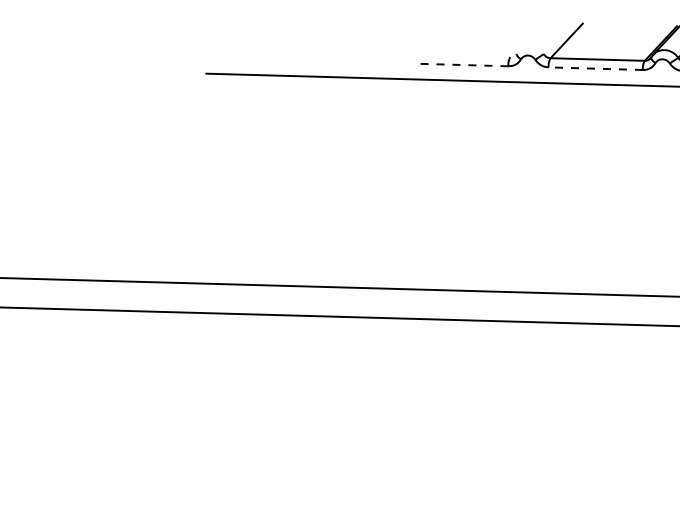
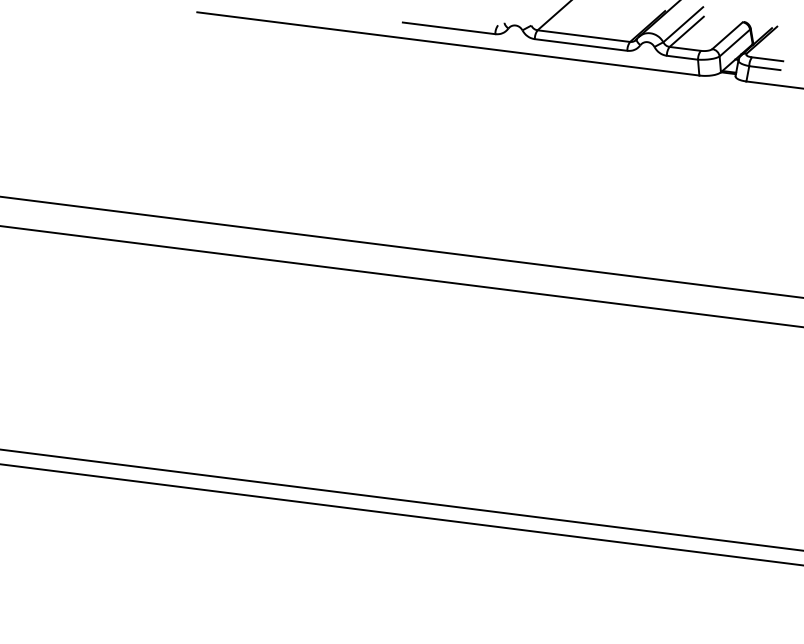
line: (461, 65) -> (449, 28), dashed -> solid
line: (596, 68) -> (581, 44), dashed -> solid

